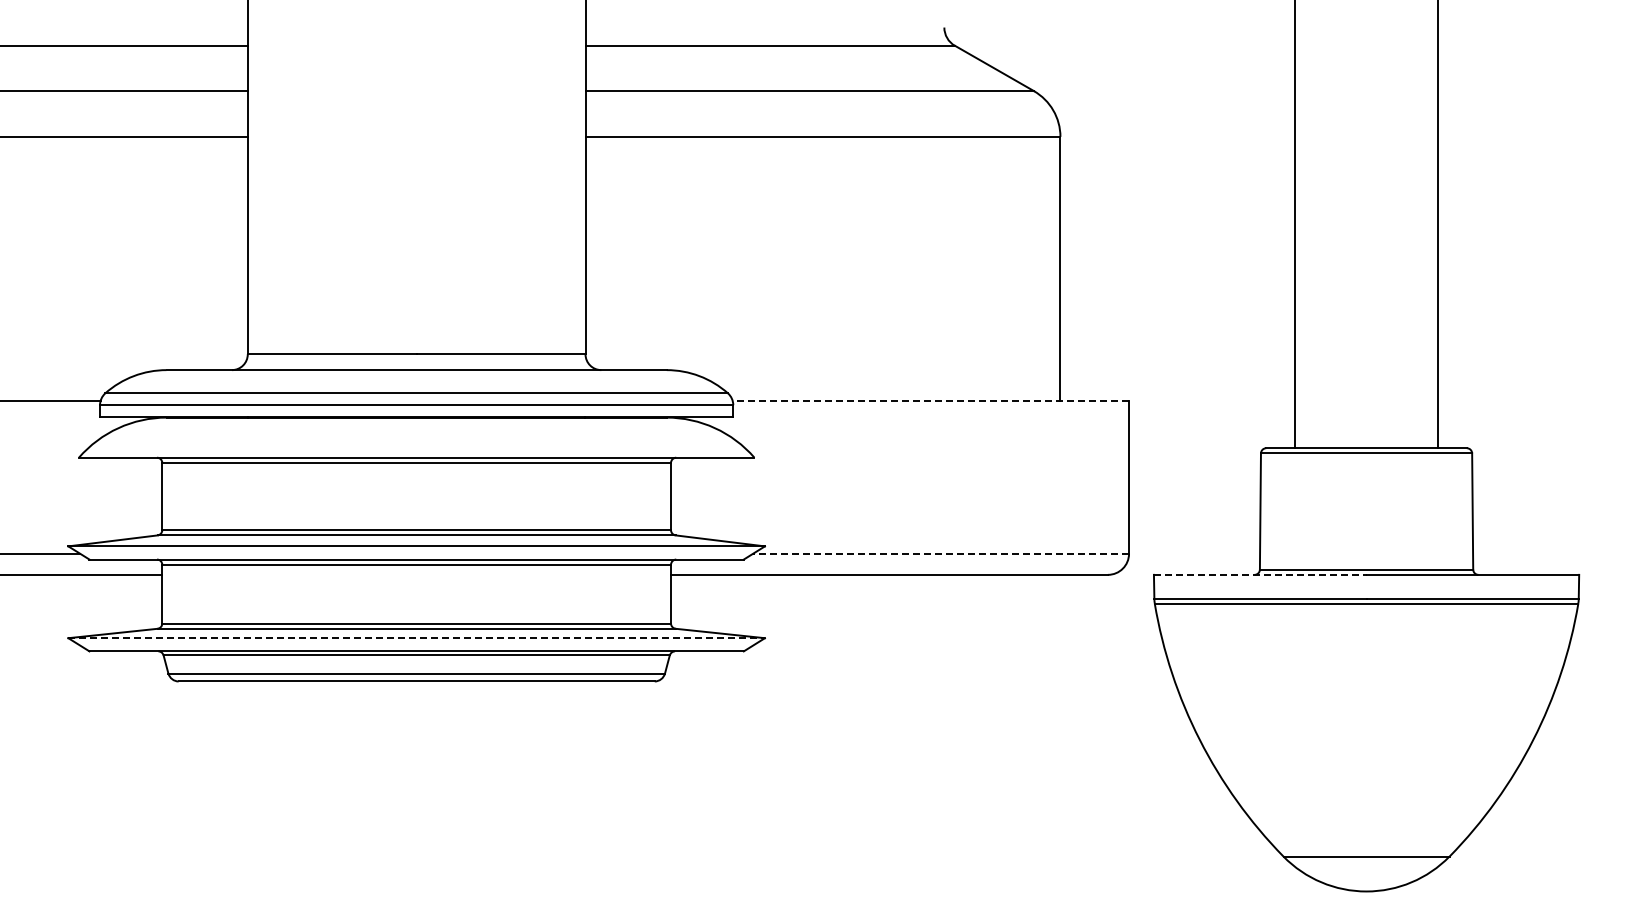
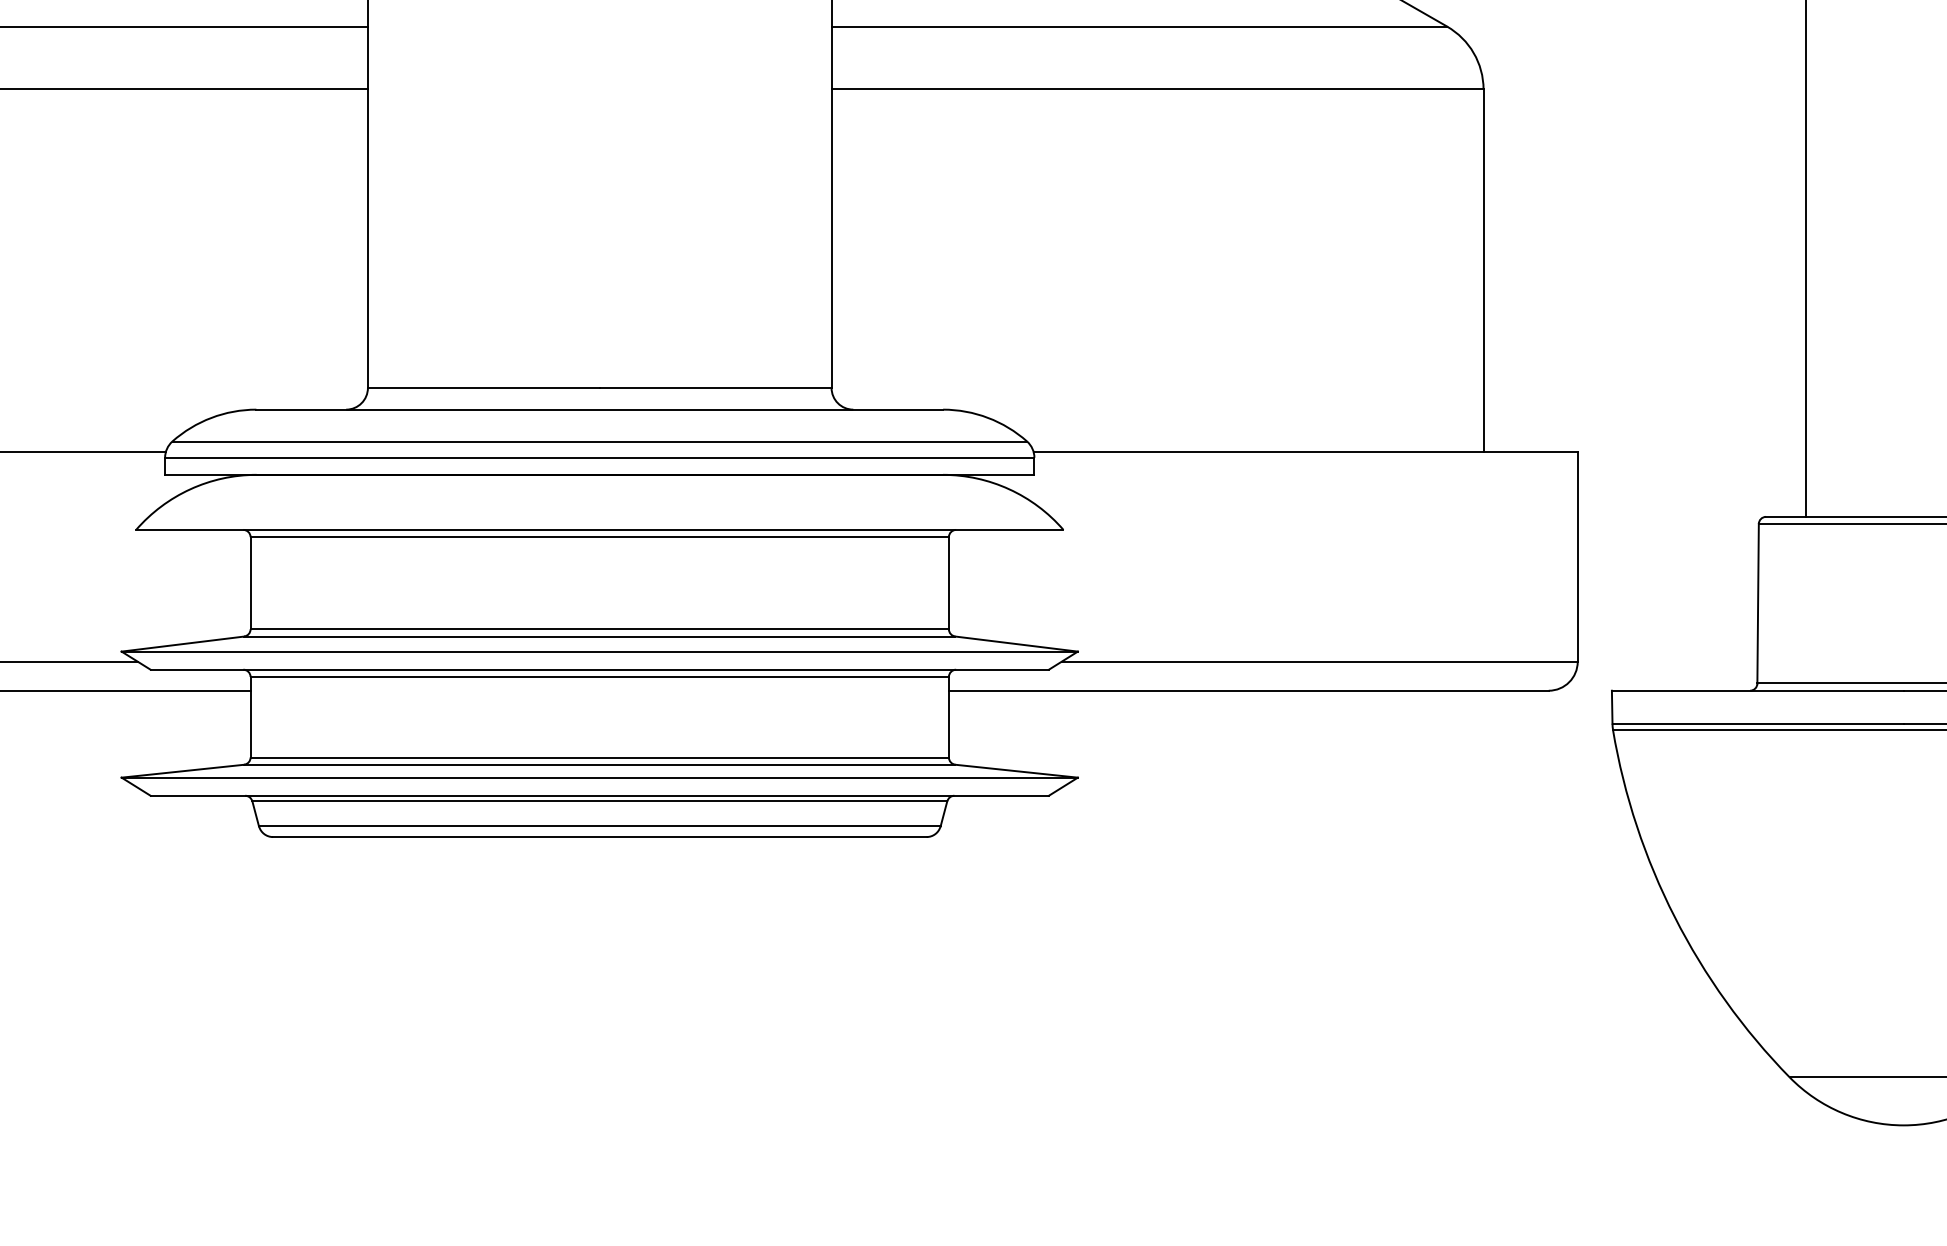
line: (930, 400) -> (1305, 451), dashed -> solid
line: (941, 553) -> (1320, 661), dashed -> solid
line: (1260, 574) -> (1758, 690), dashed -> solid
line: (417, 638) -> (600, 778), dashed -> solid

